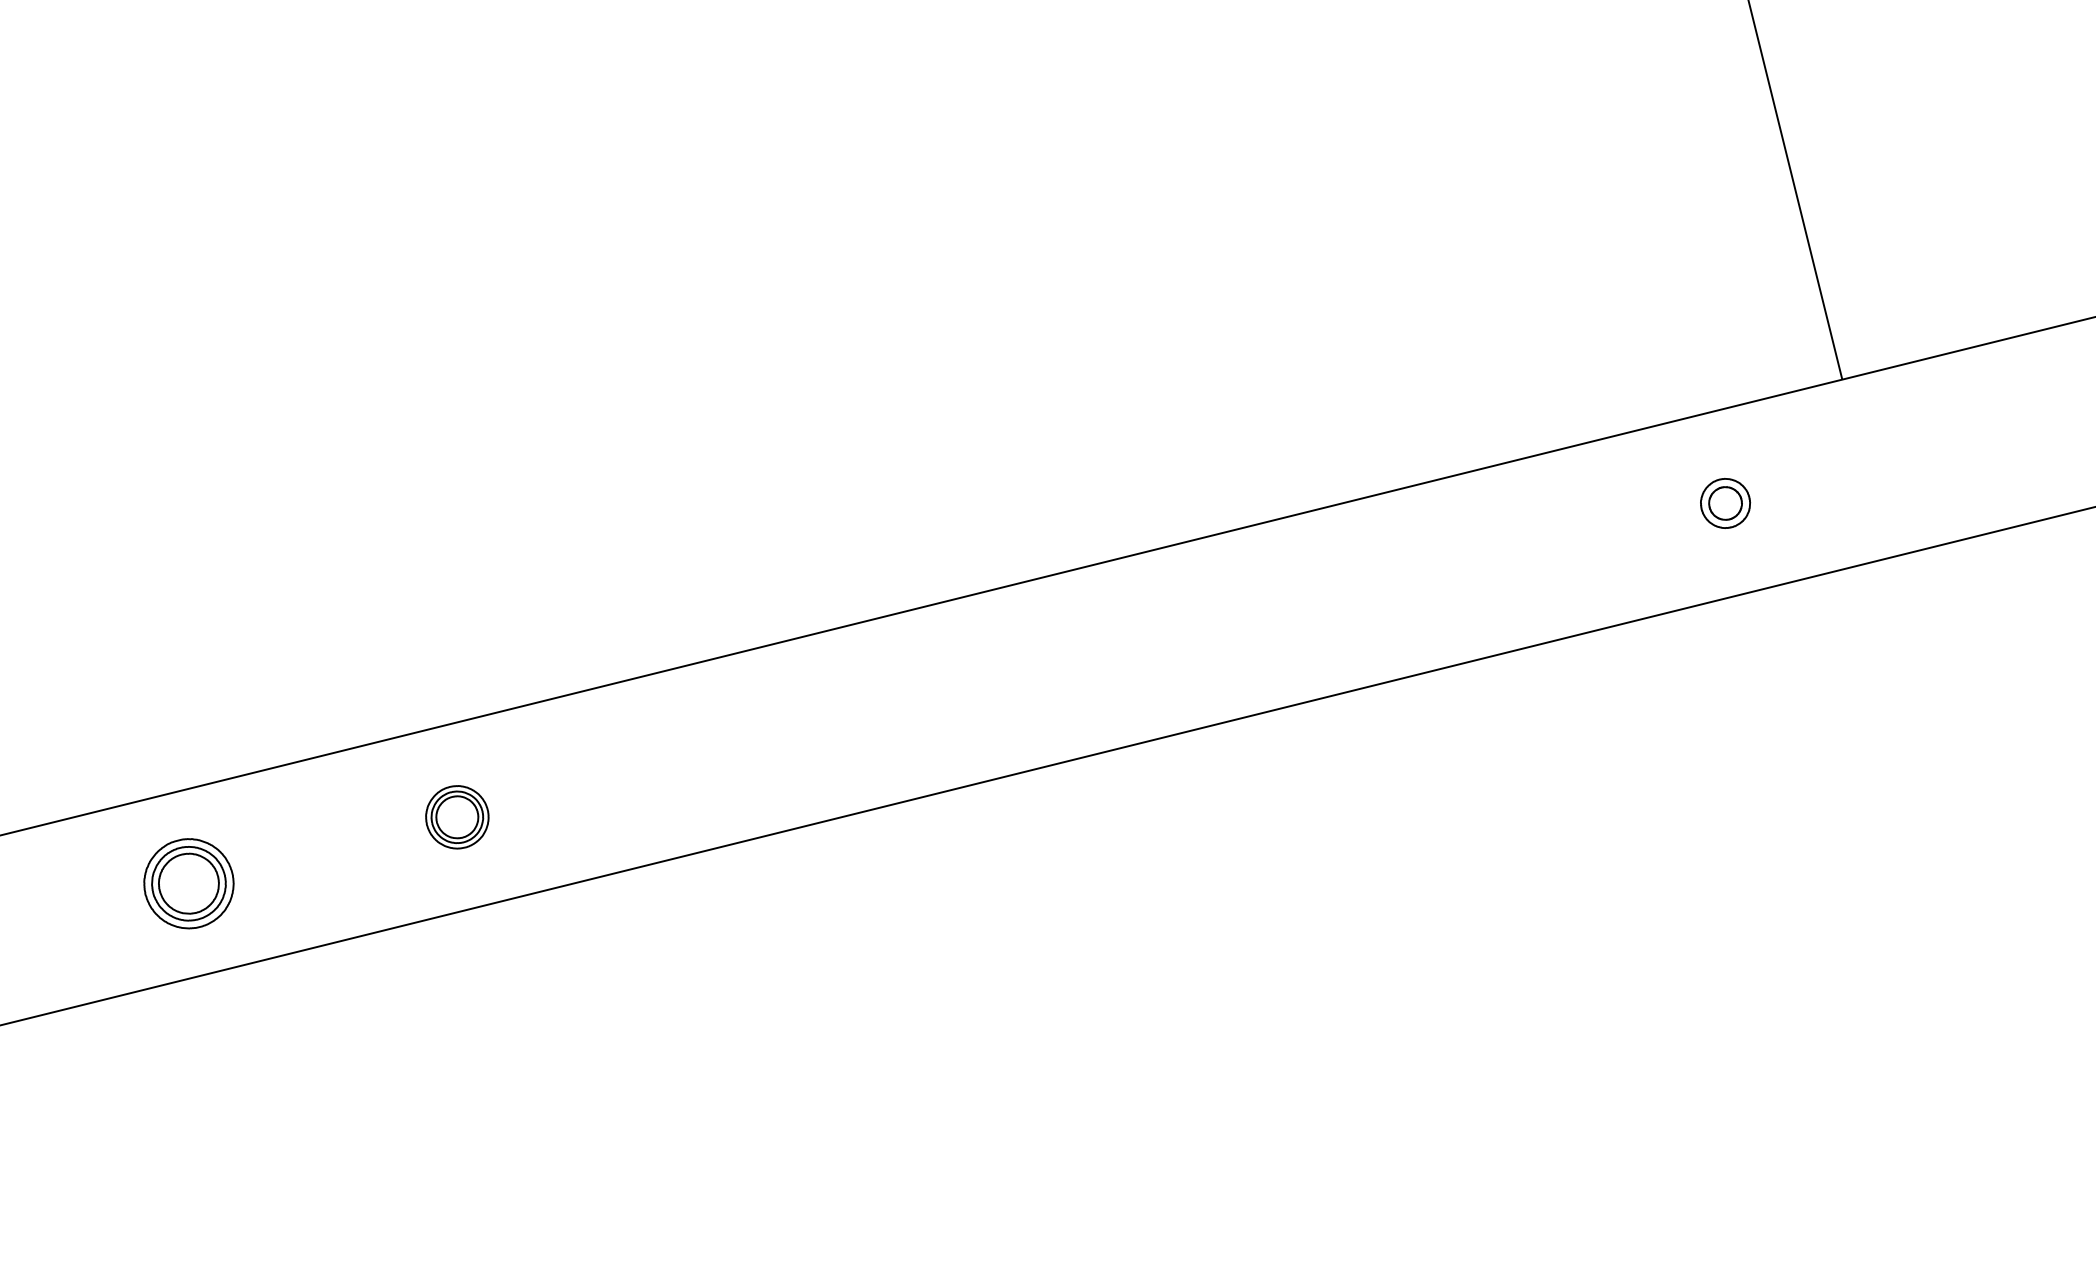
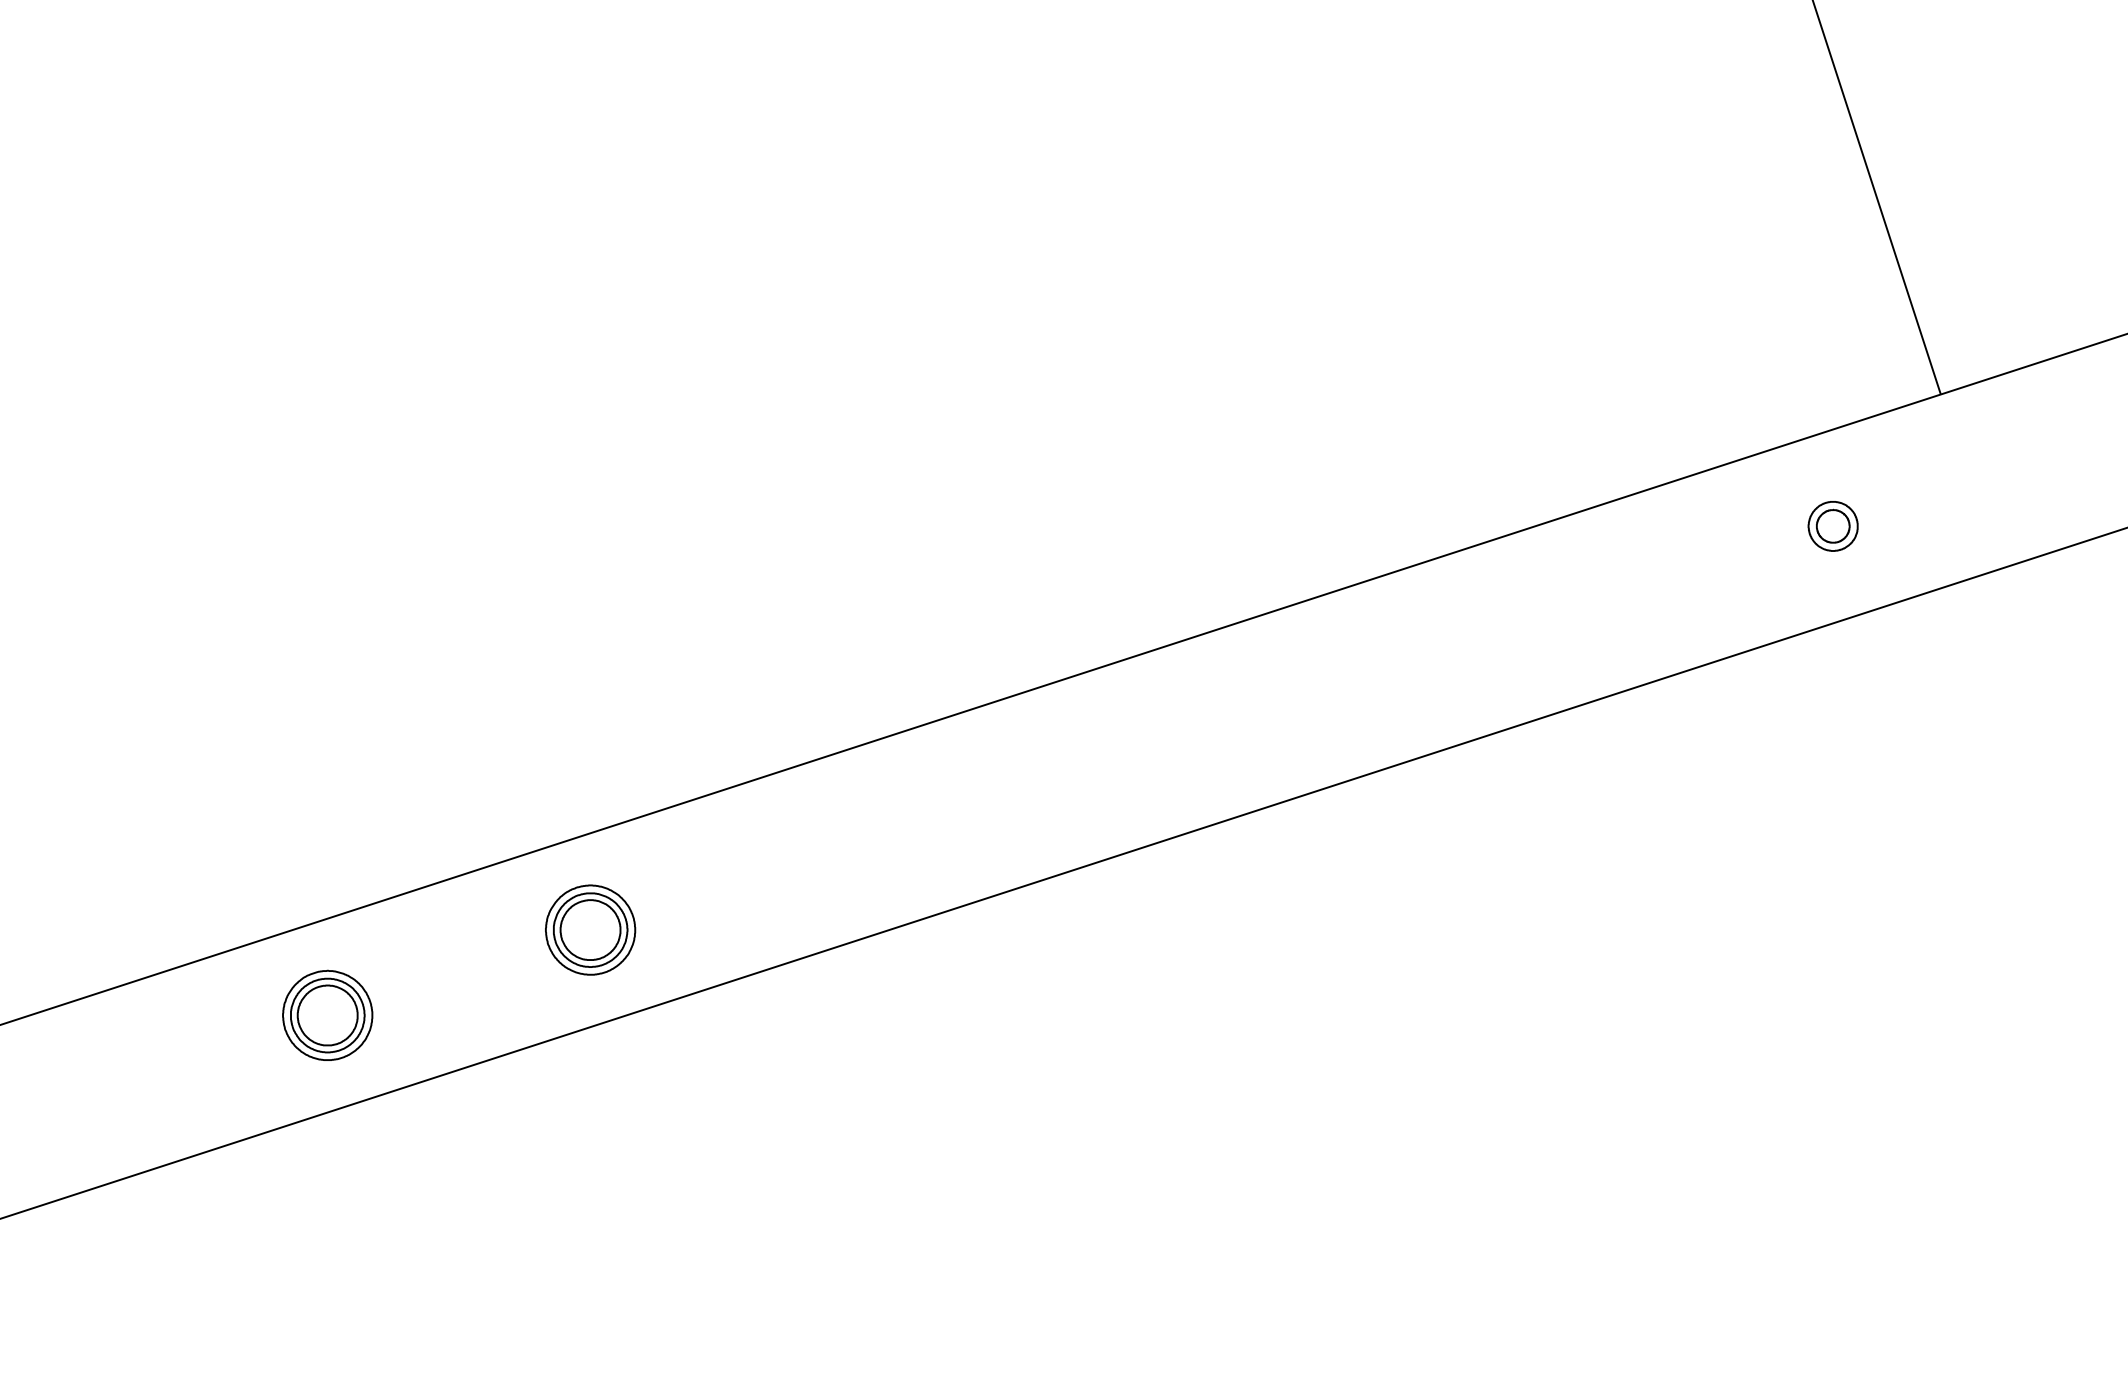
part: (457, 816) -> (590, 929), size x1.43

